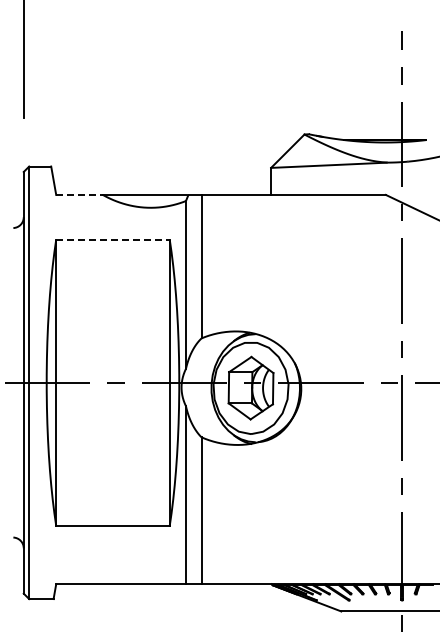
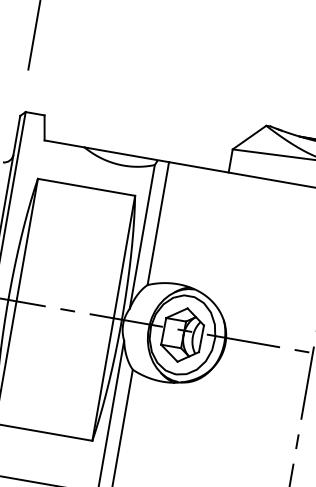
line: (80, 194) -> (65, 143), dashed -> solid
line: (112, 239) -> (86, 187), dashed -> solid

